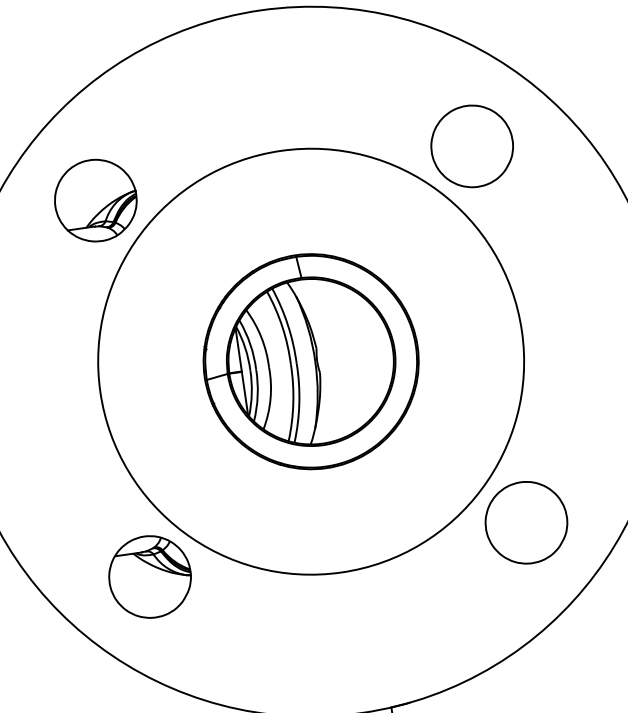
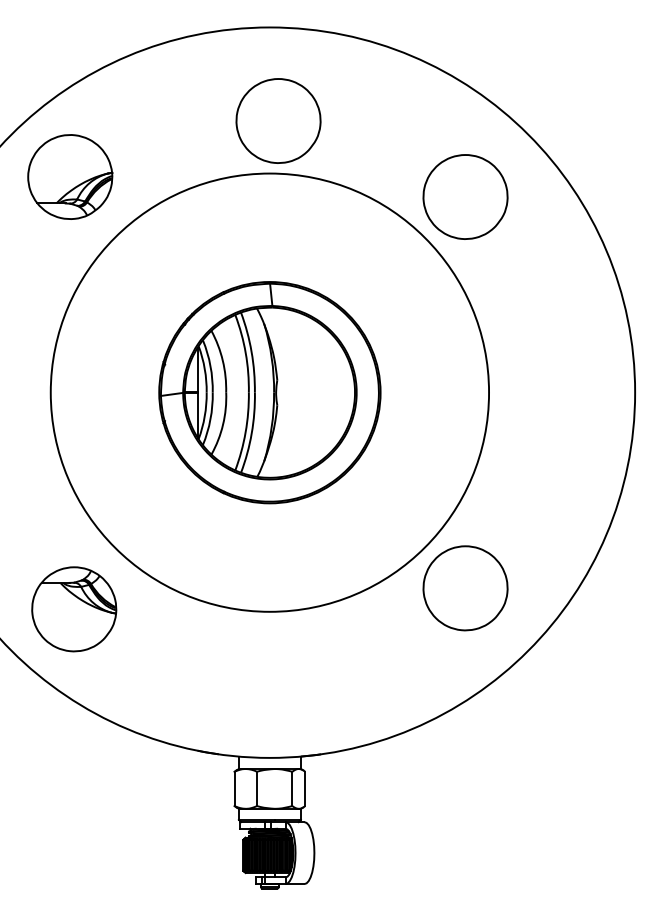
part: (281, 98) -> (278, 120), added
part: (96, 200) -> (70, 176), moved
part: (150, 577) -> (74, 609), moved

